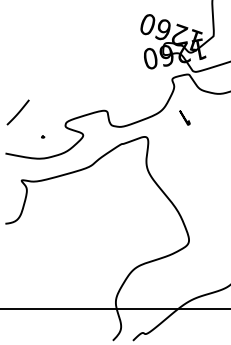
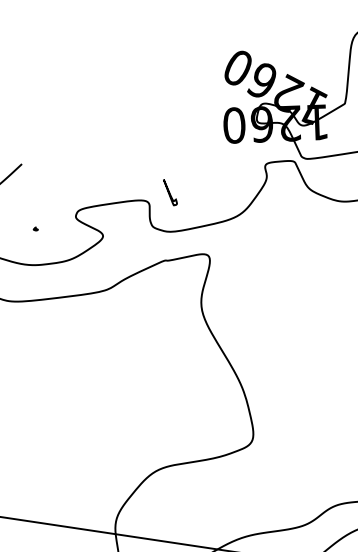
part: (184, 117) -> (169, 192), moved

